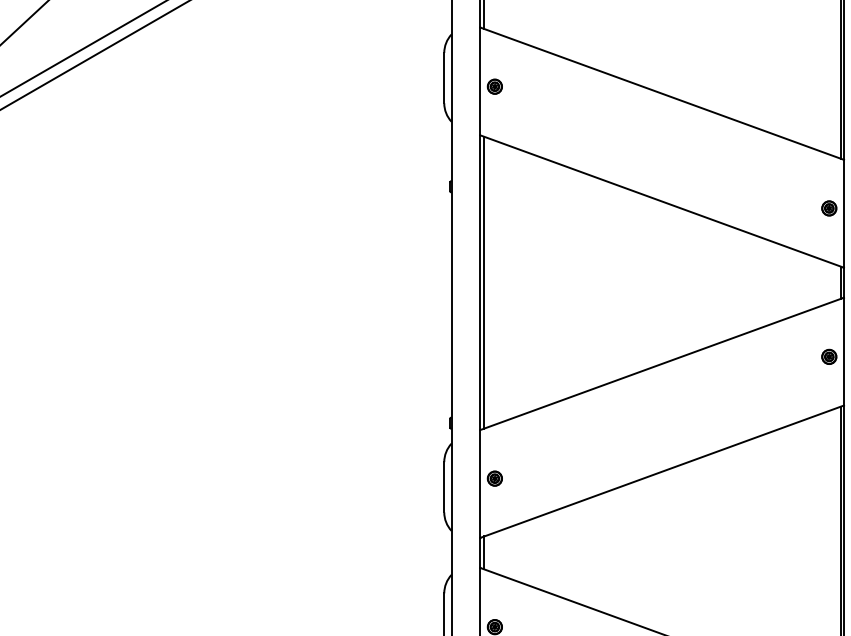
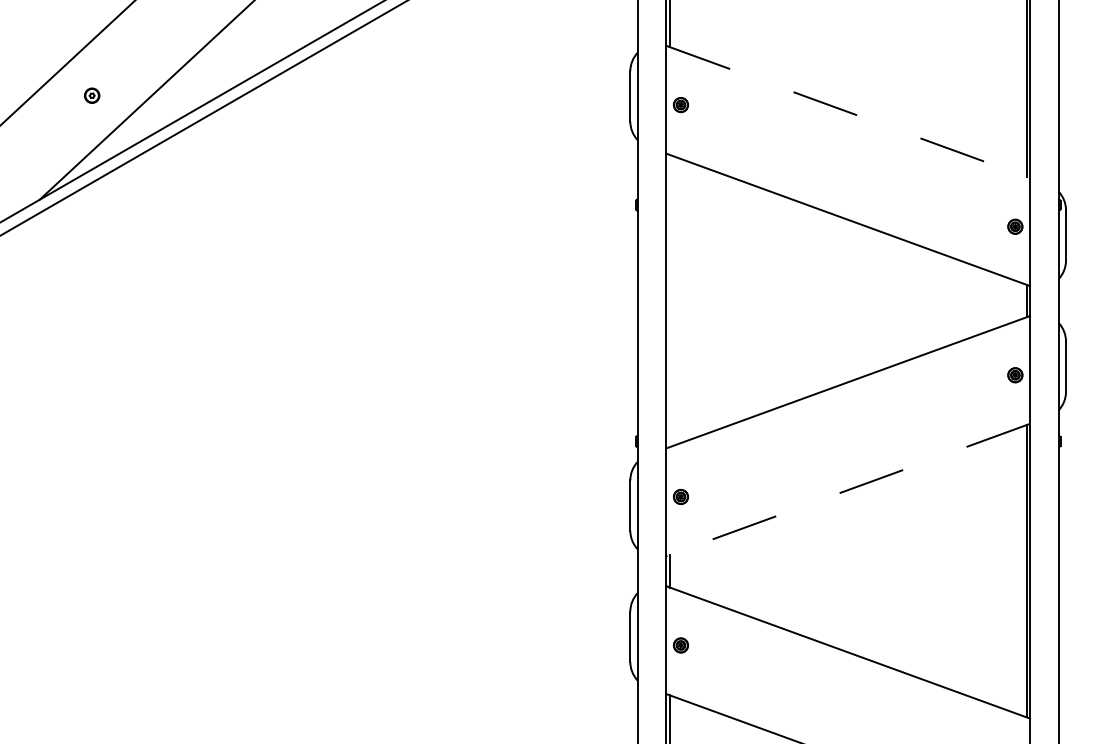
line: (662, 94) -> (848, 112), solid -> dashed
line: (484, 283) -> (670, 301), removed
line: (661, 472) -> (847, 490), solid -> dashed

